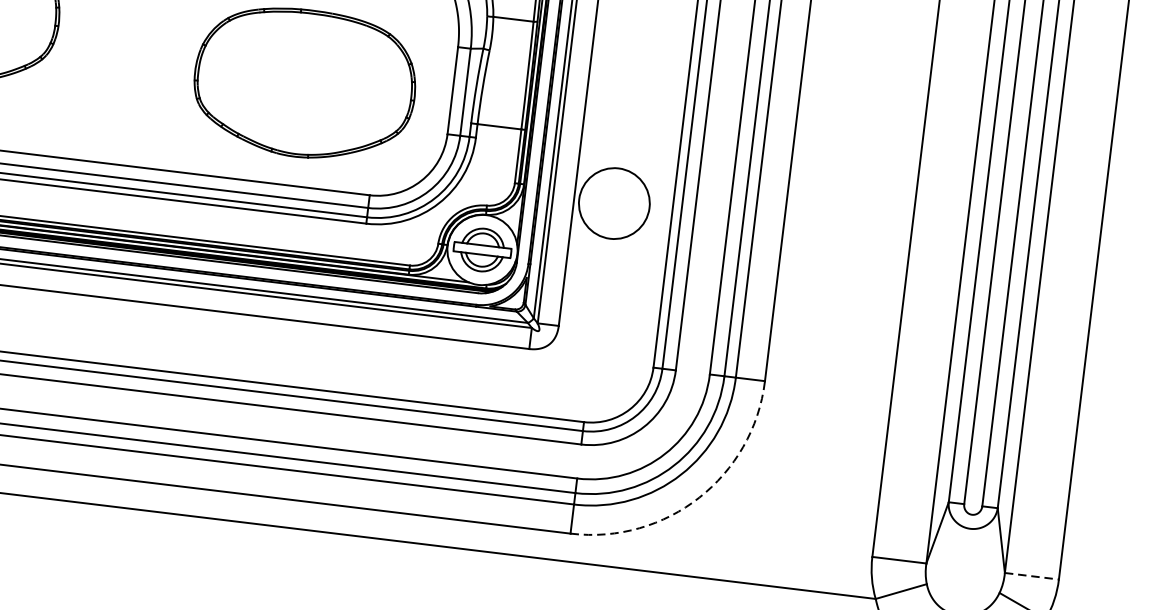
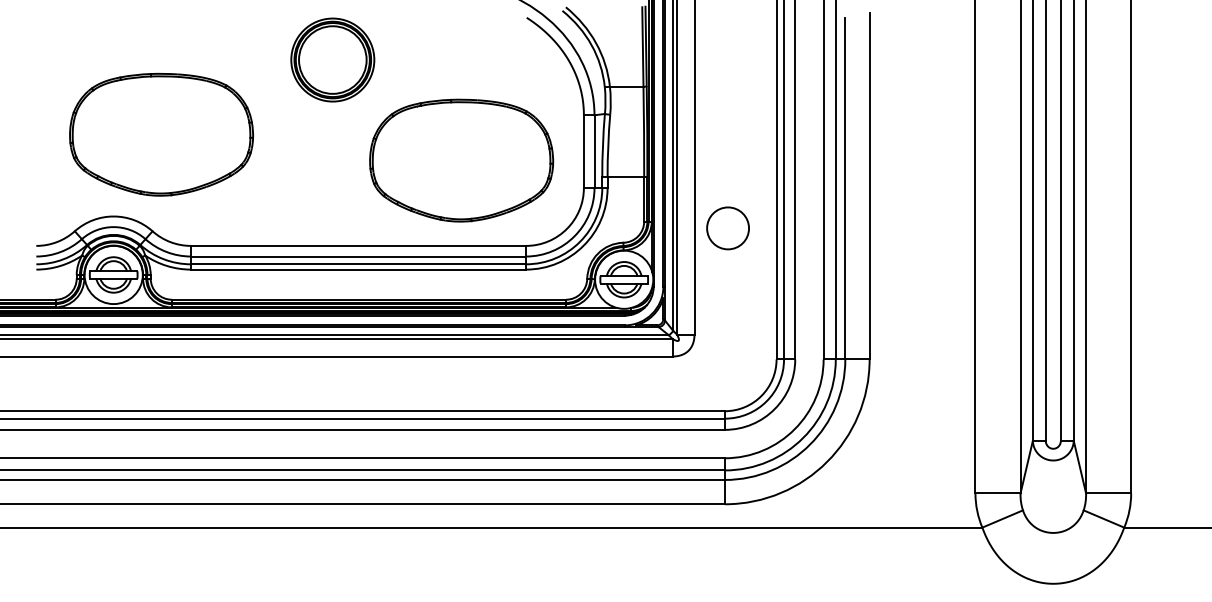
circle: (614, 203) -> (728, 228), size x0.71
arc: (699, 497) -> (827, 461), dashed -> solid
line: (1031, 576) -> (1108, 493), dashed -> solid

